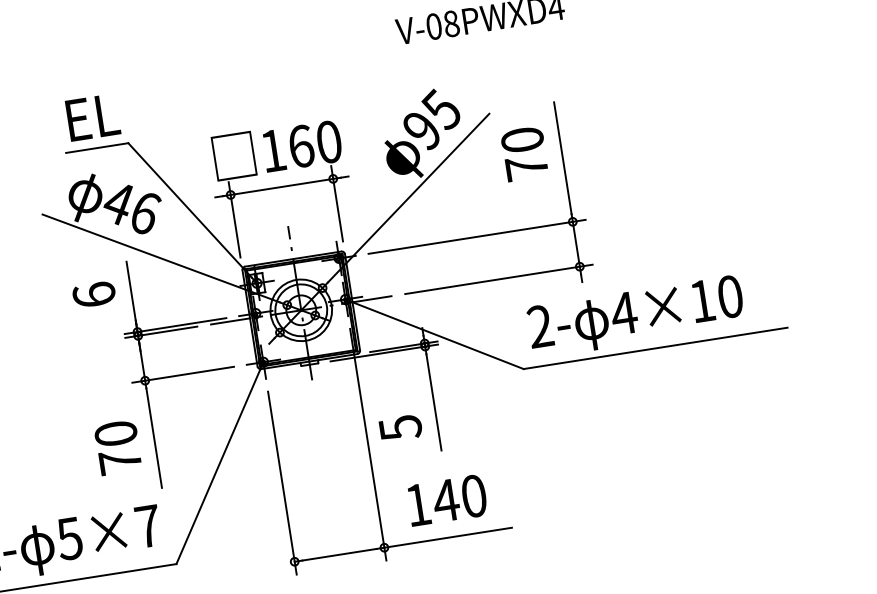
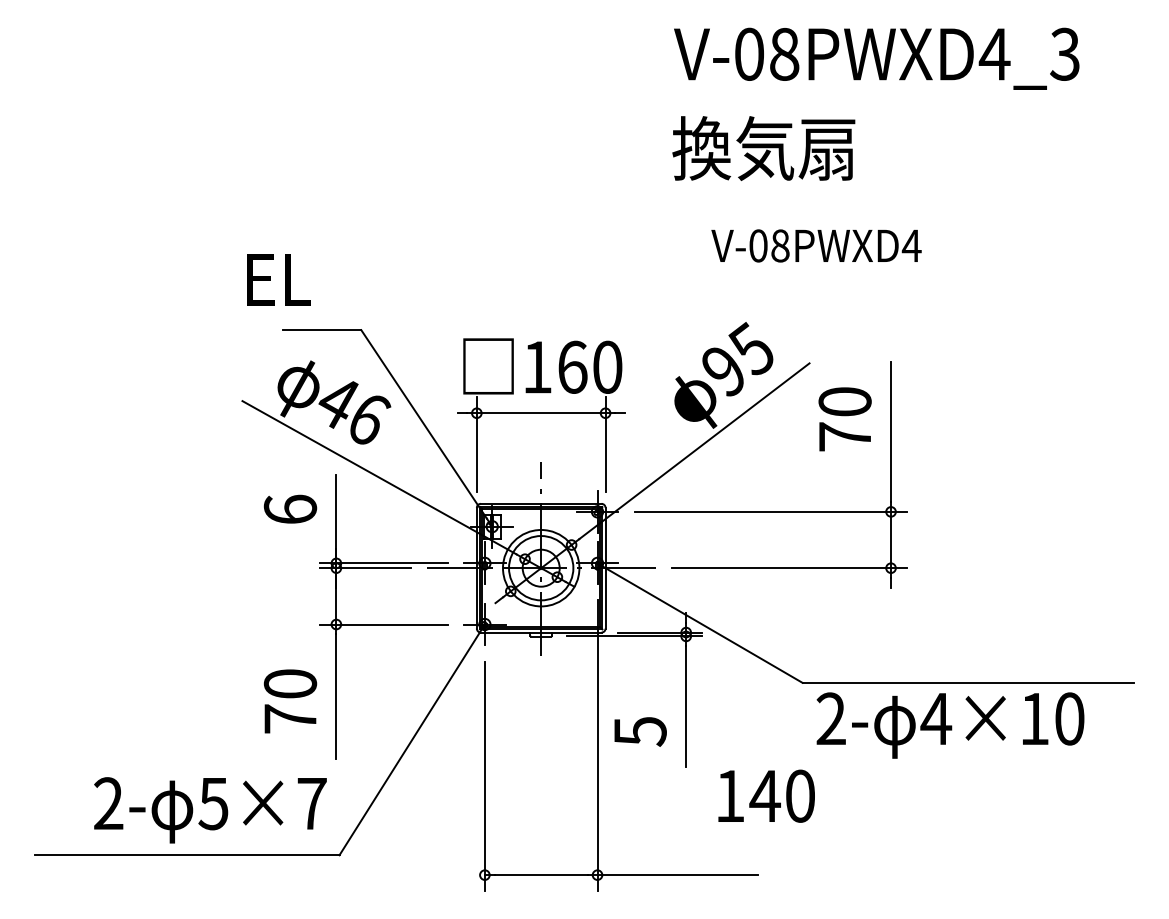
text: (92, 117) -> (278, 279), moved
text: (636, 316) -> (950, 725), moved
text: (447, 499) -> (766, 795), moved

